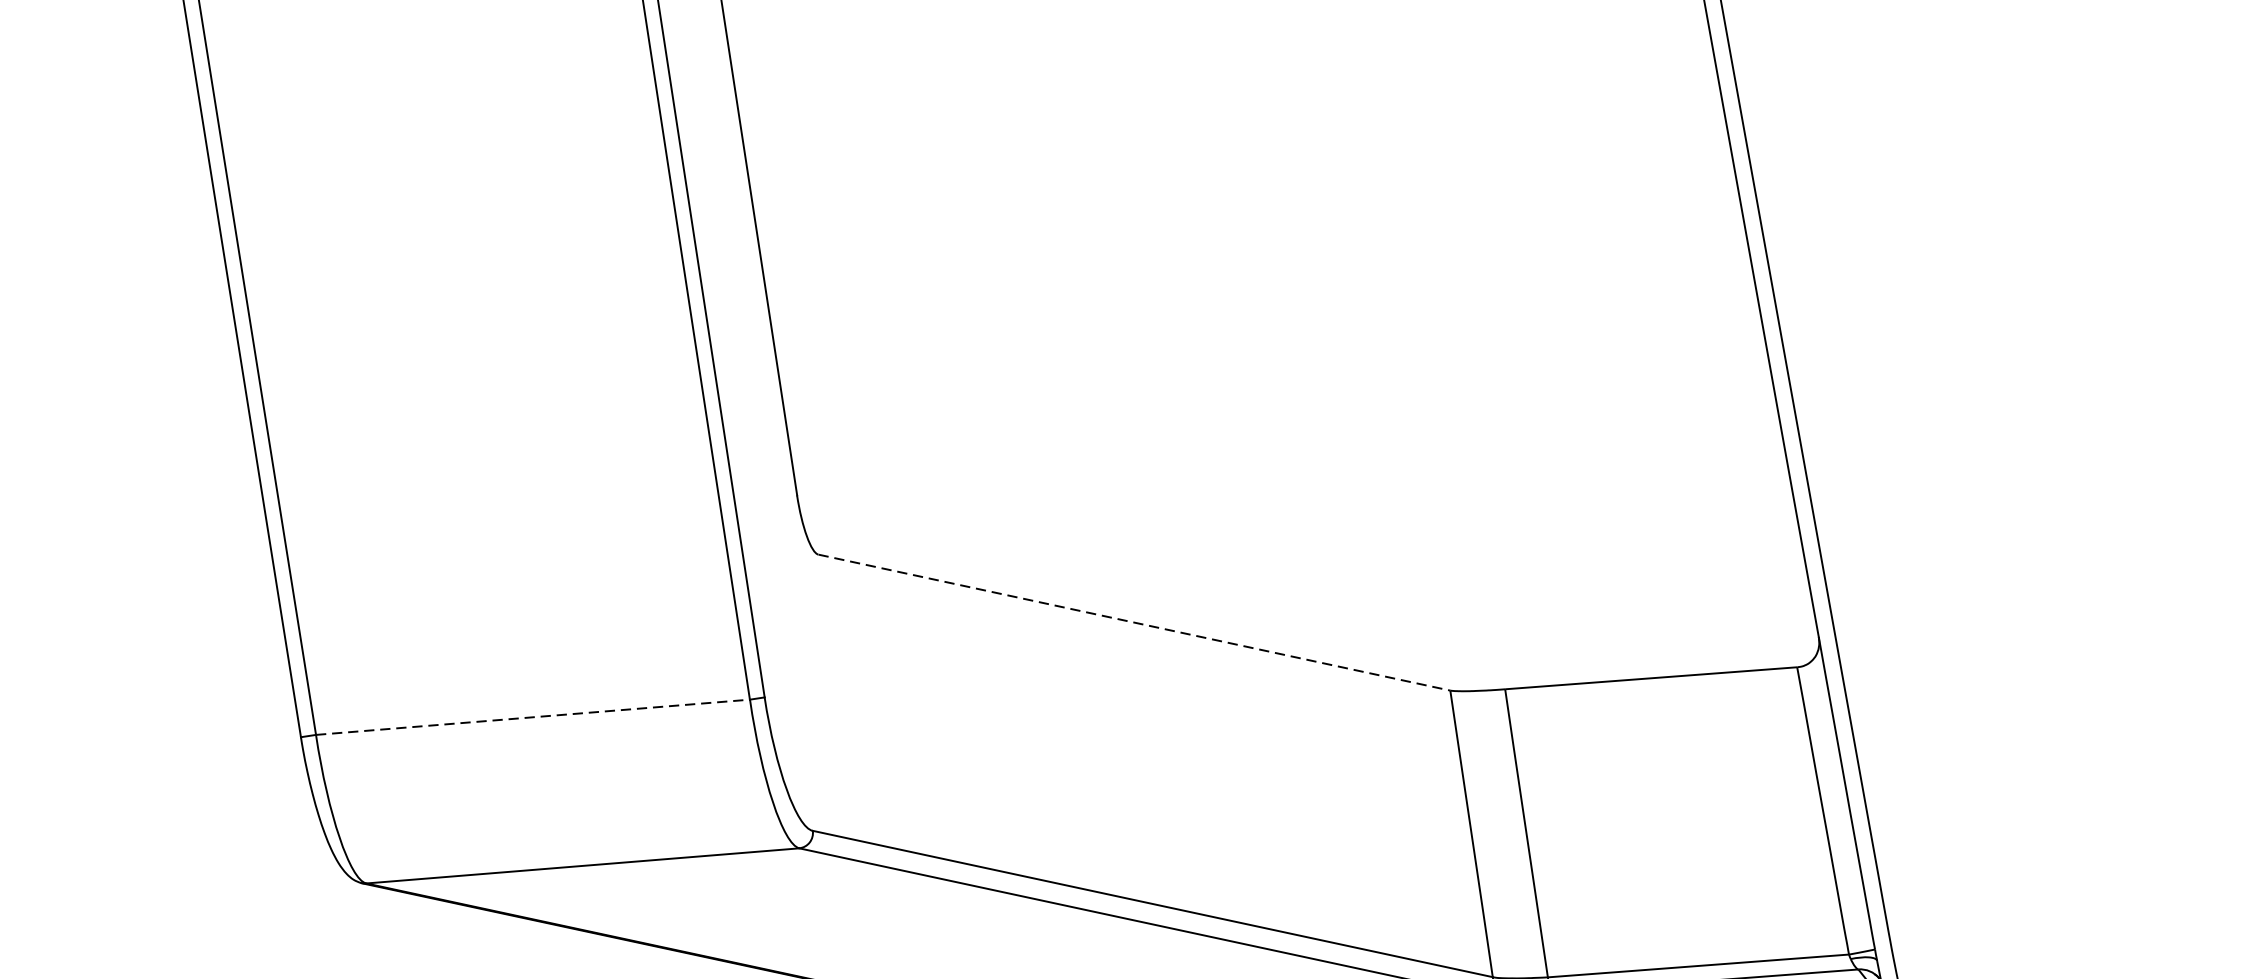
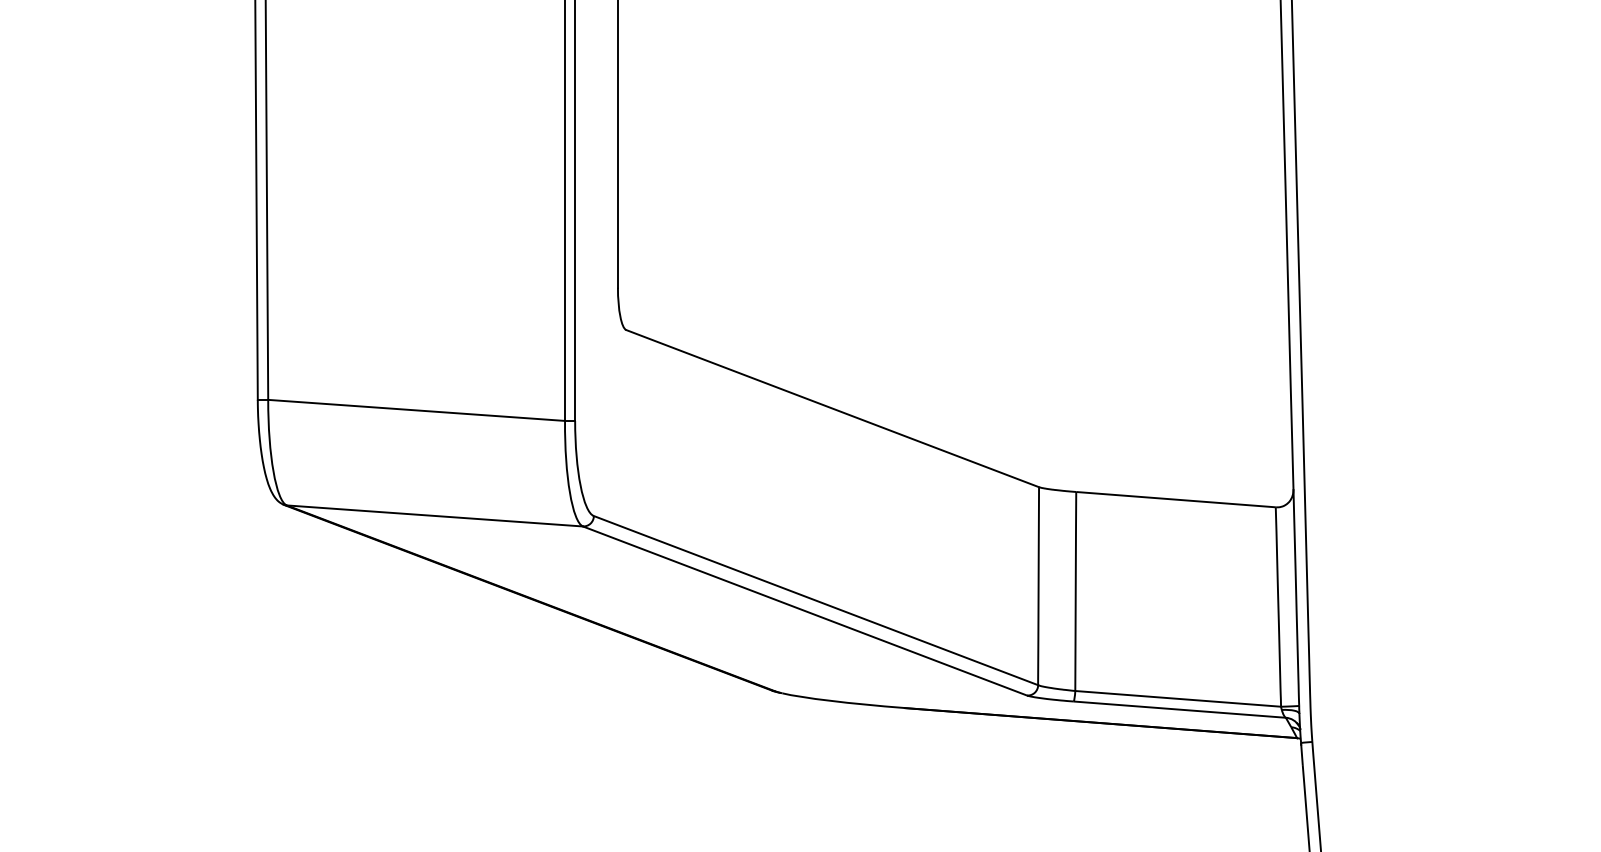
line: (1134, 622) -> (832, 408), dashed -> solid
line: (532, 717) -> (416, 410), dashed -> solid

